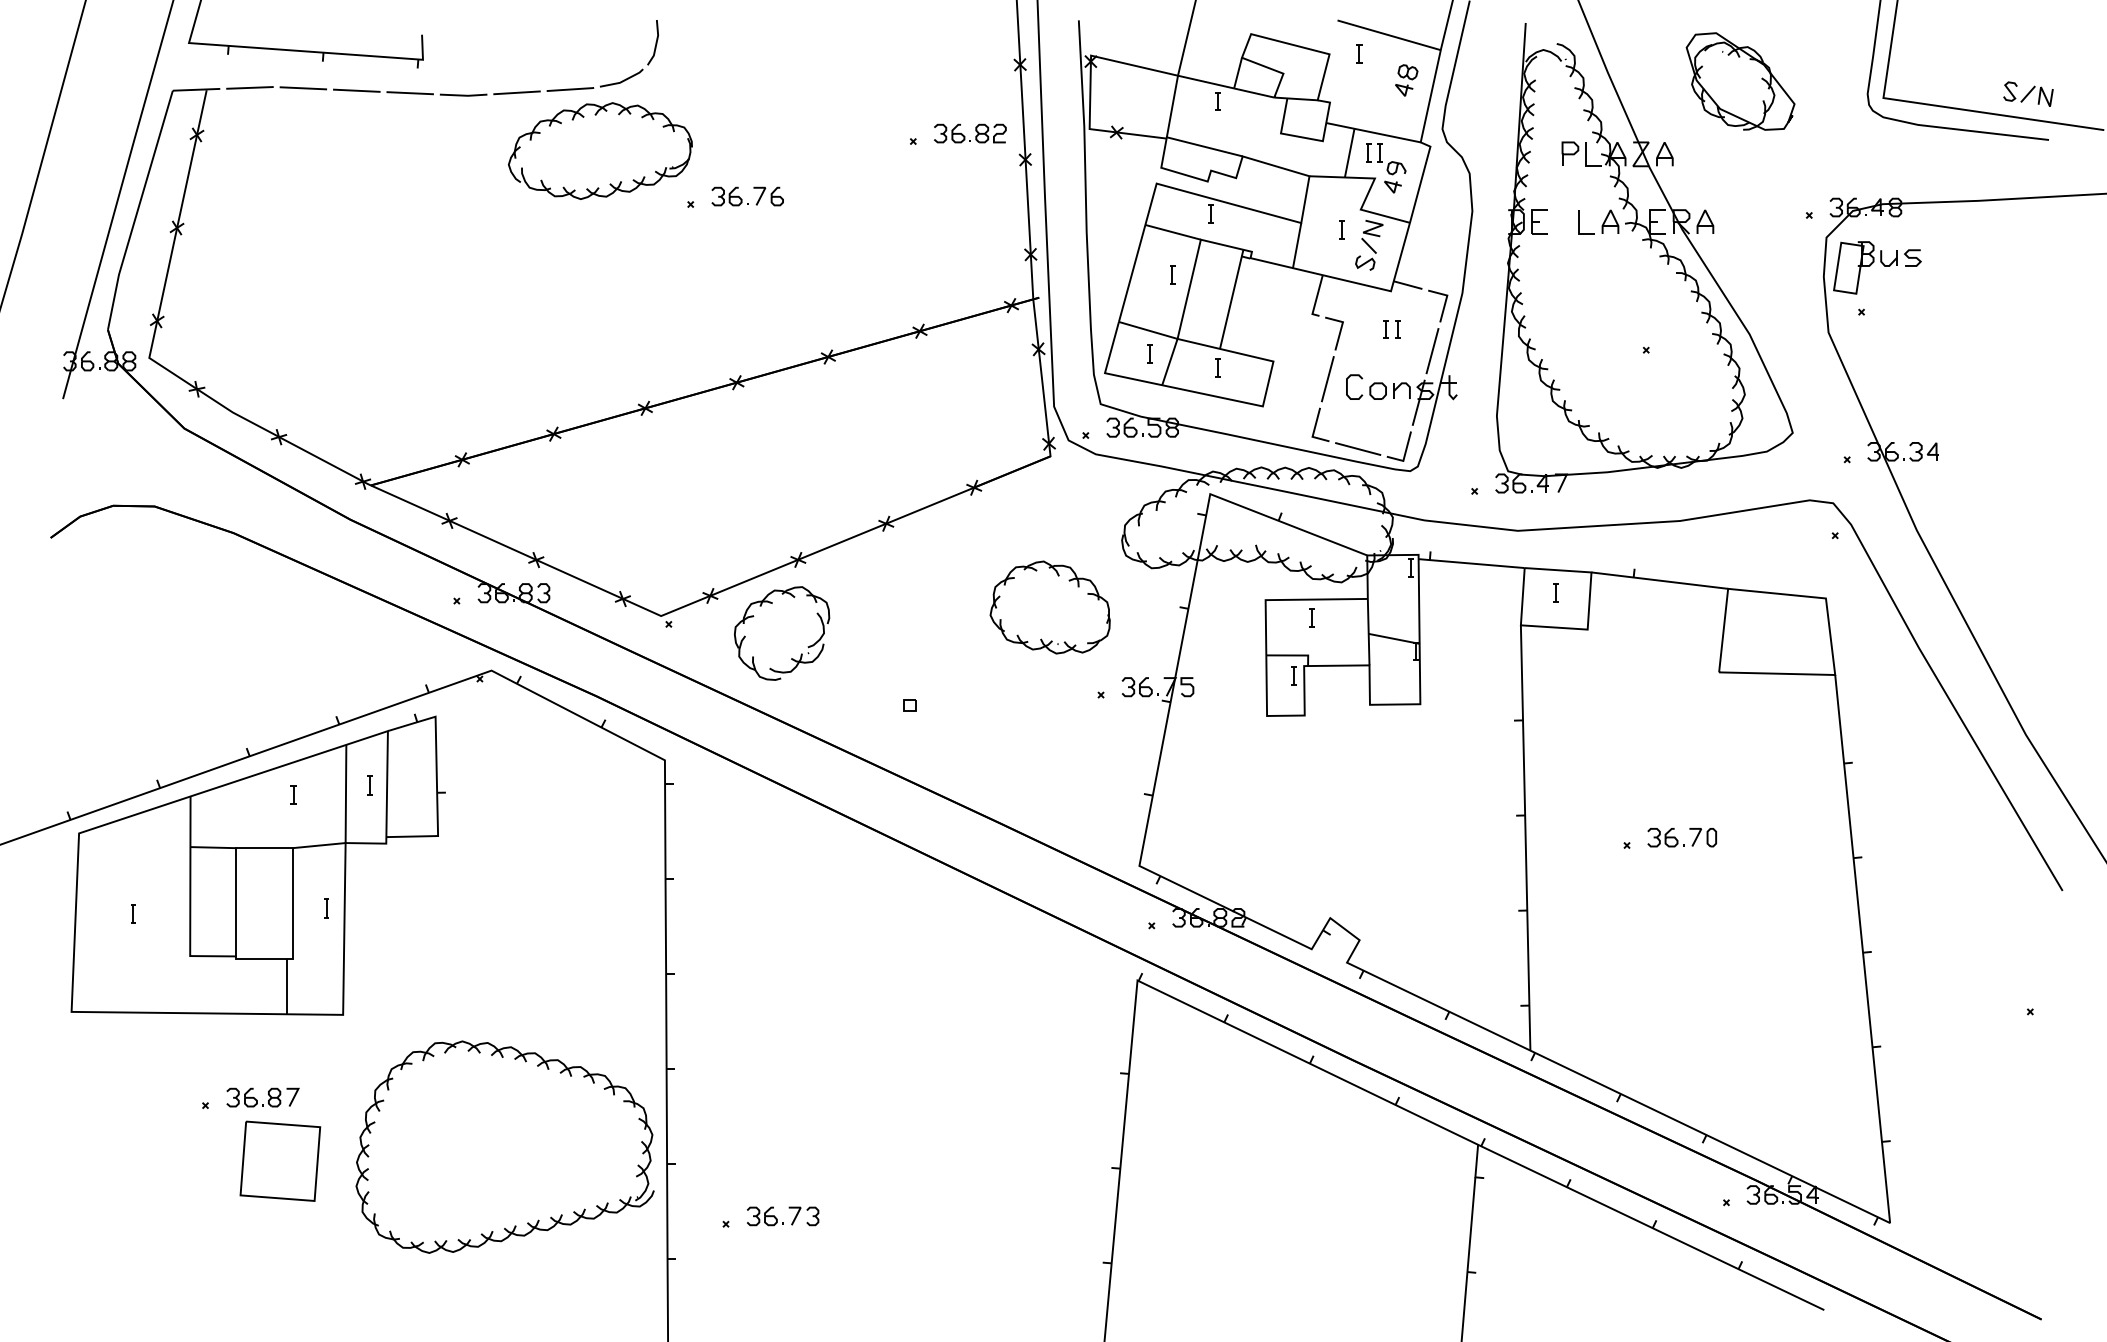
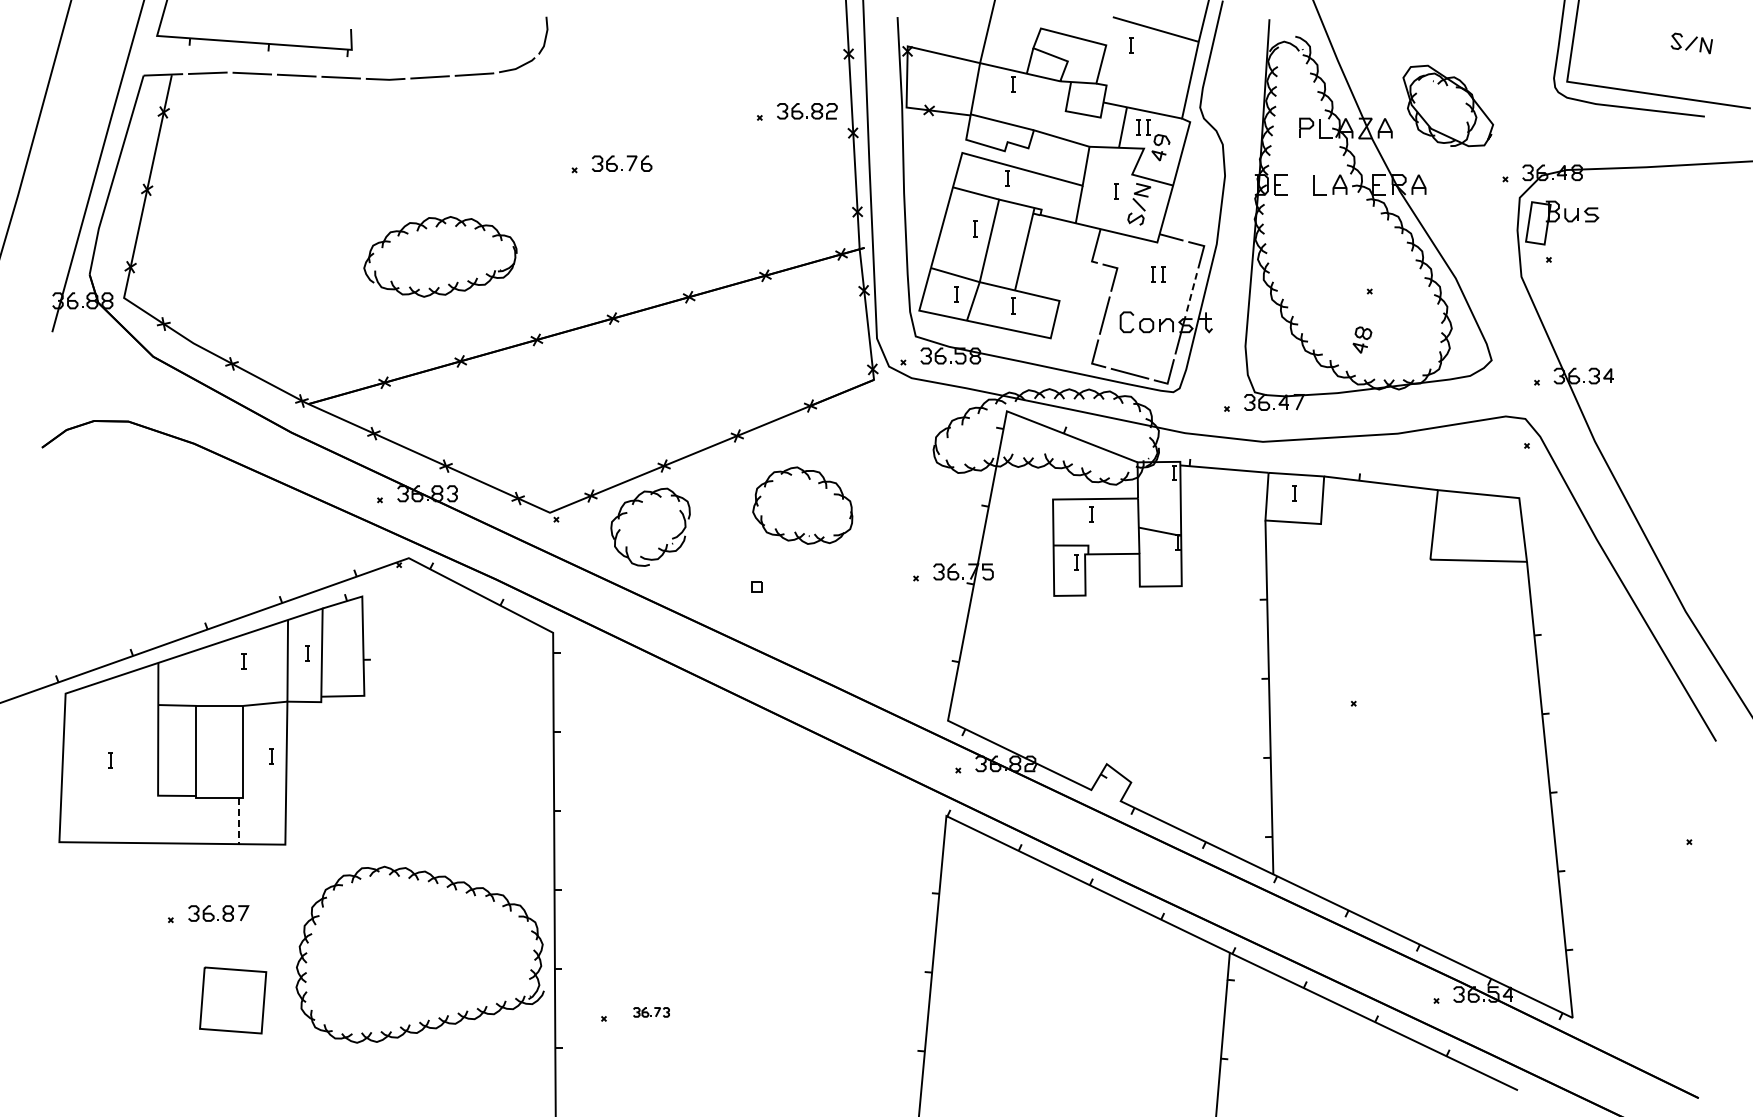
part: (1406, 79) -> (1362, 339), moved
part: (1740, 80) -> (1448, 105), moved
part: (2028, 94) -> (1691, 43), moved
part: (610, 183) -> (448, 283), moved
line: (1432, 351) -> (1191, 292), solid -> dashed
part: (1049, 607) -> (802, 505), moved
part: (1681, 838) -> (1399, 697), removed
line: (286, 987) -> (238, 821), solid -> dashed
part: (280, 1161) -> (233, 1000), moved
part: (783, 1216) -> (651, 1012), size x0.6

